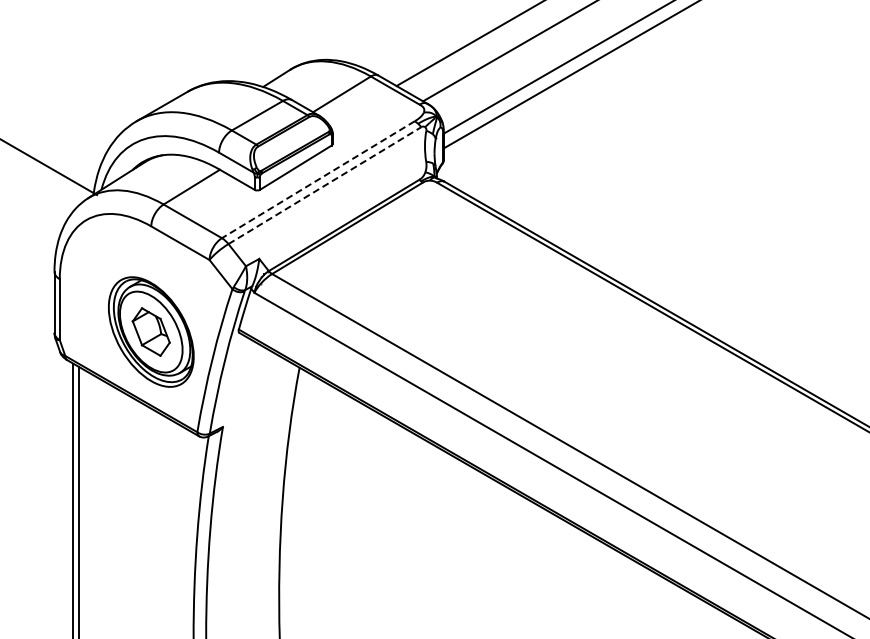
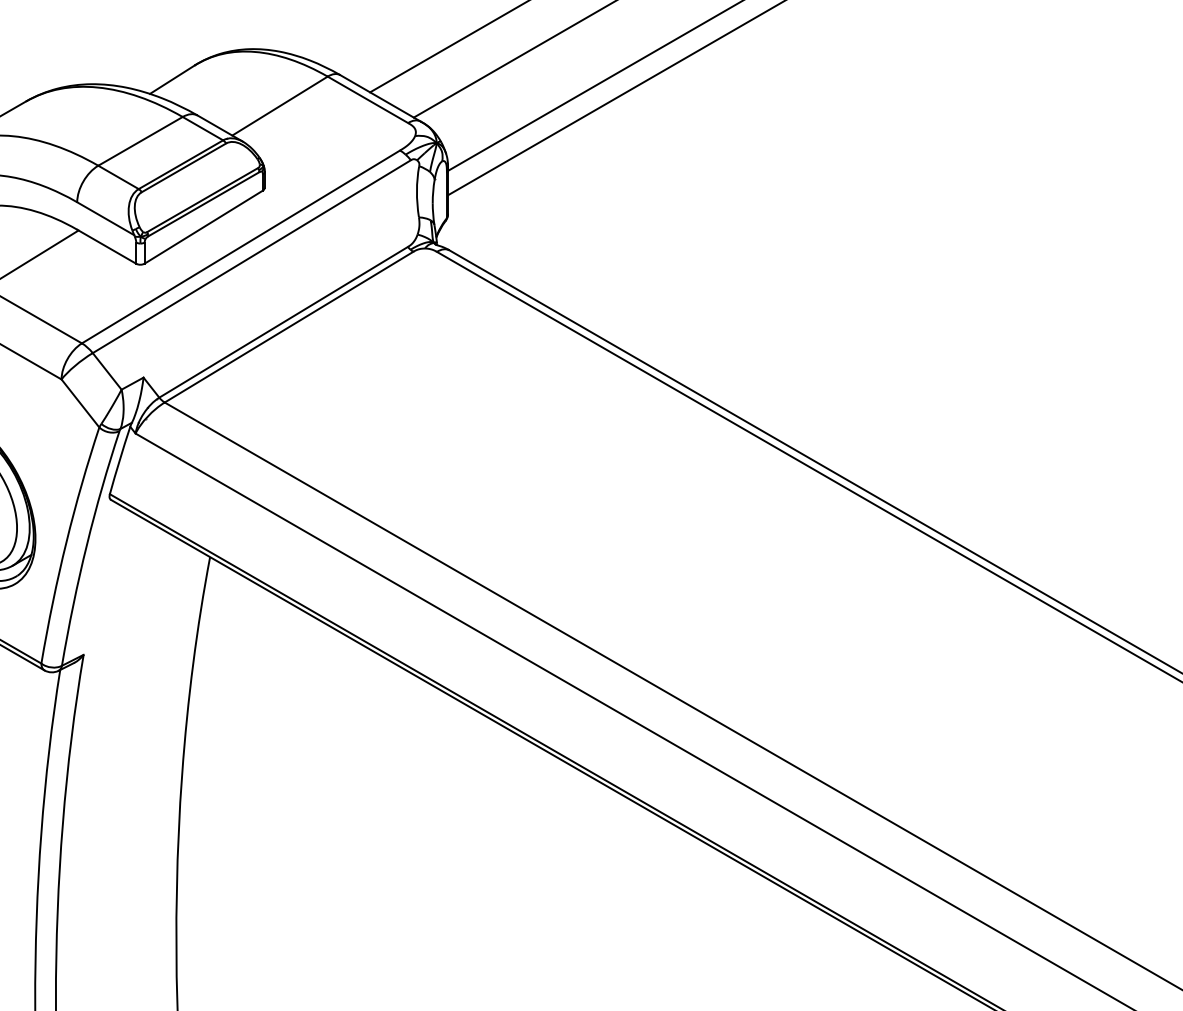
line: (318, 179) -> (241, 246), dashed -> solid
line: (324, 185) -> (251, 256), dashed -> solid

